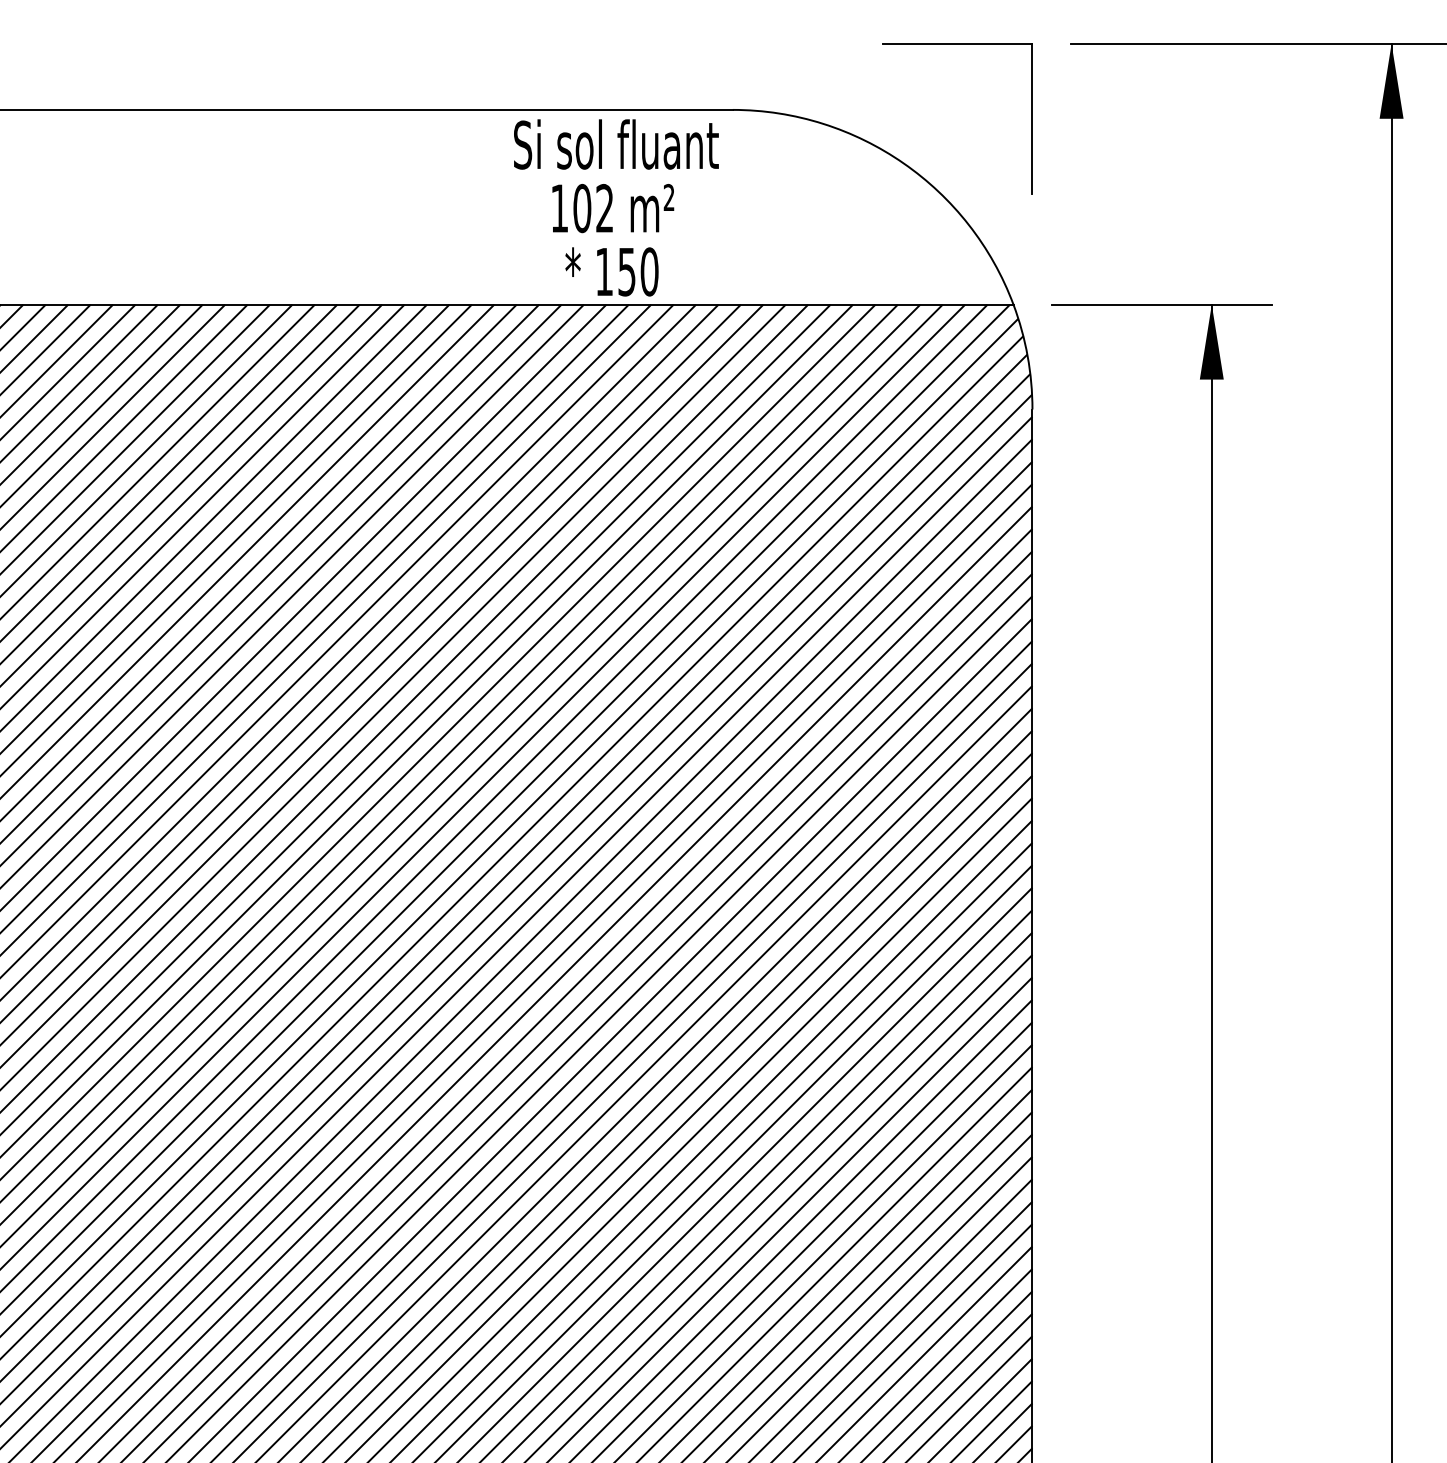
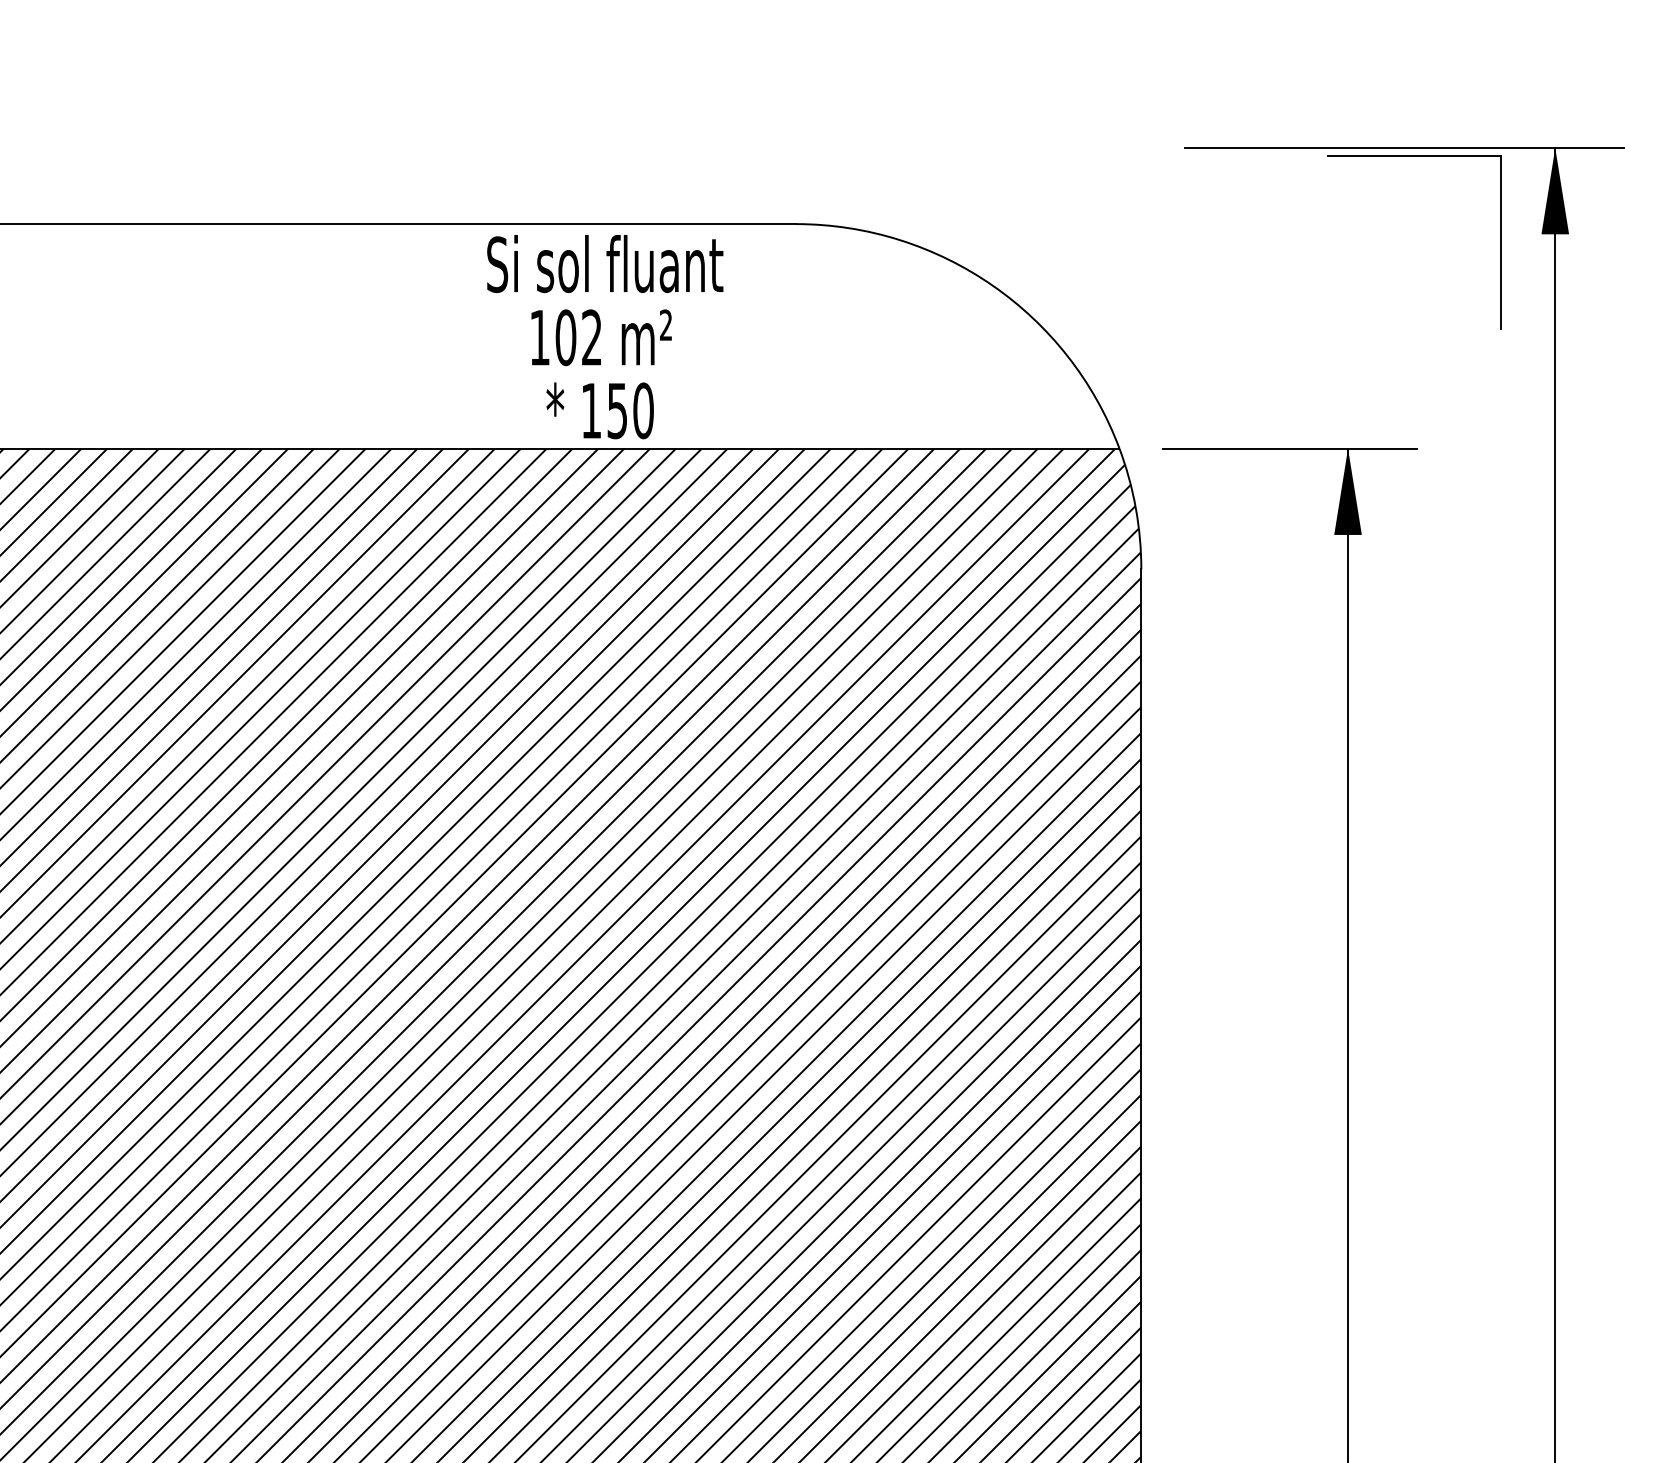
part: (957, 44) -> (1414, 156), moved
text: (616, 207) -> (605, 336), moved

